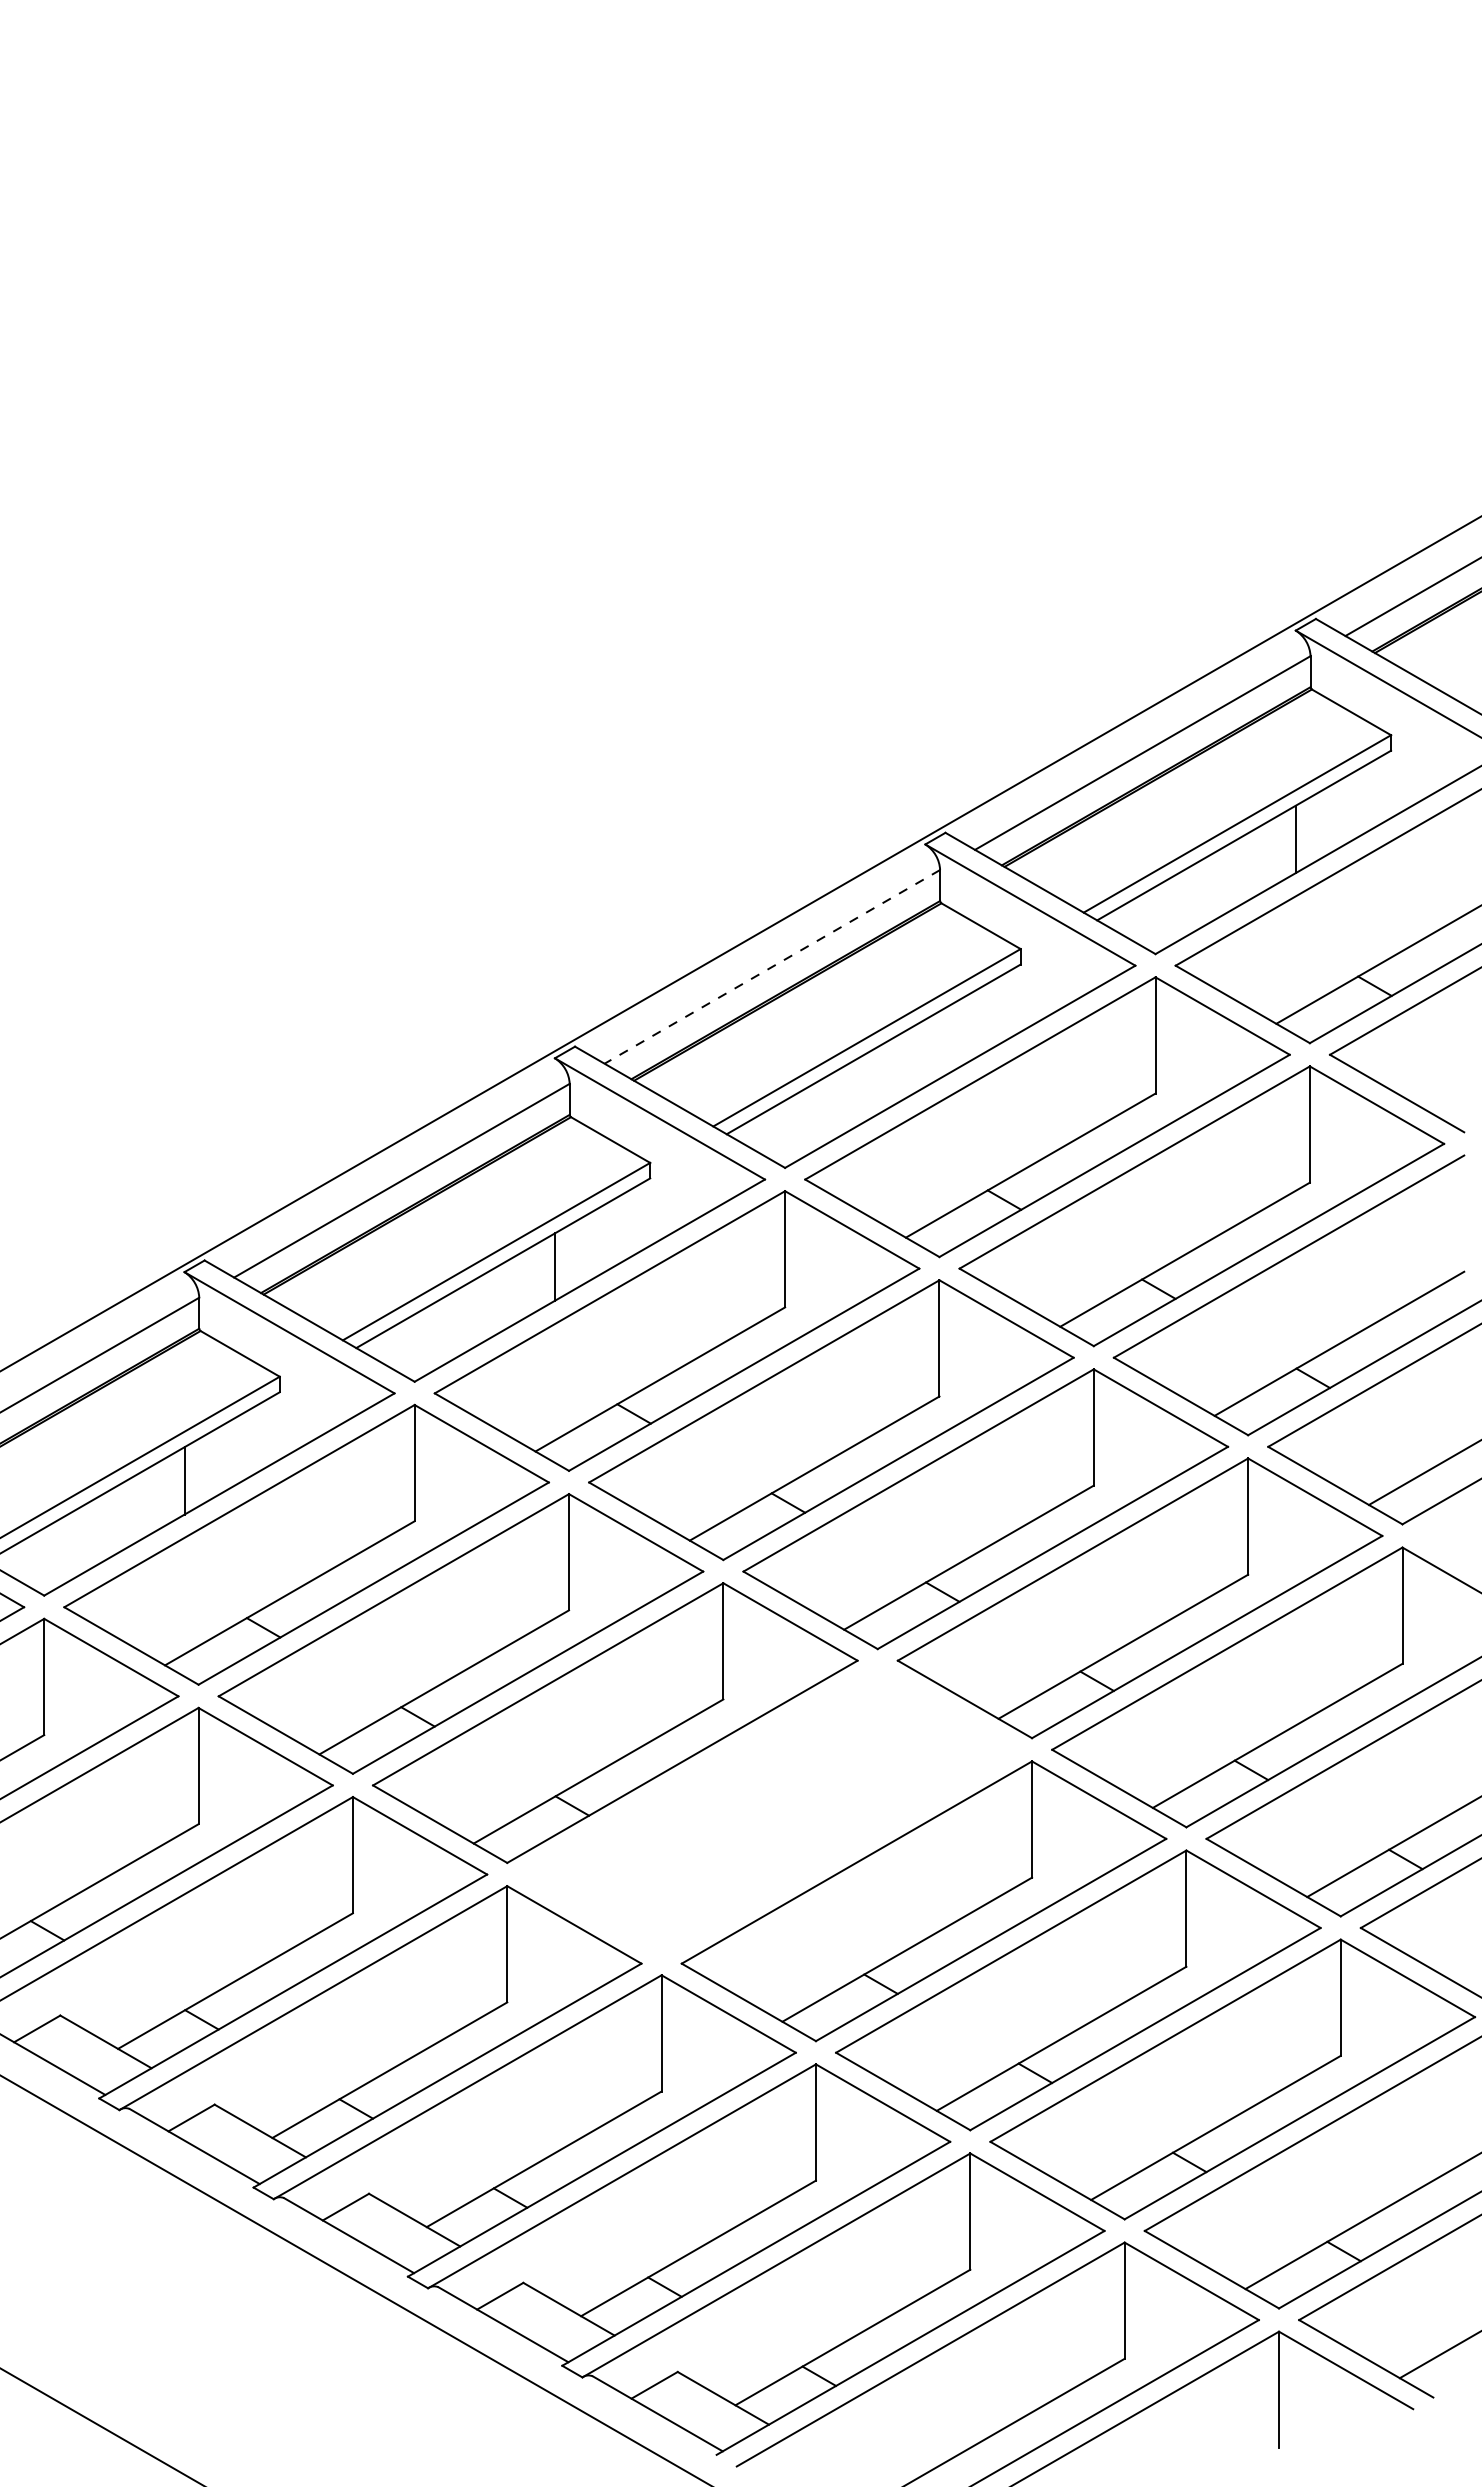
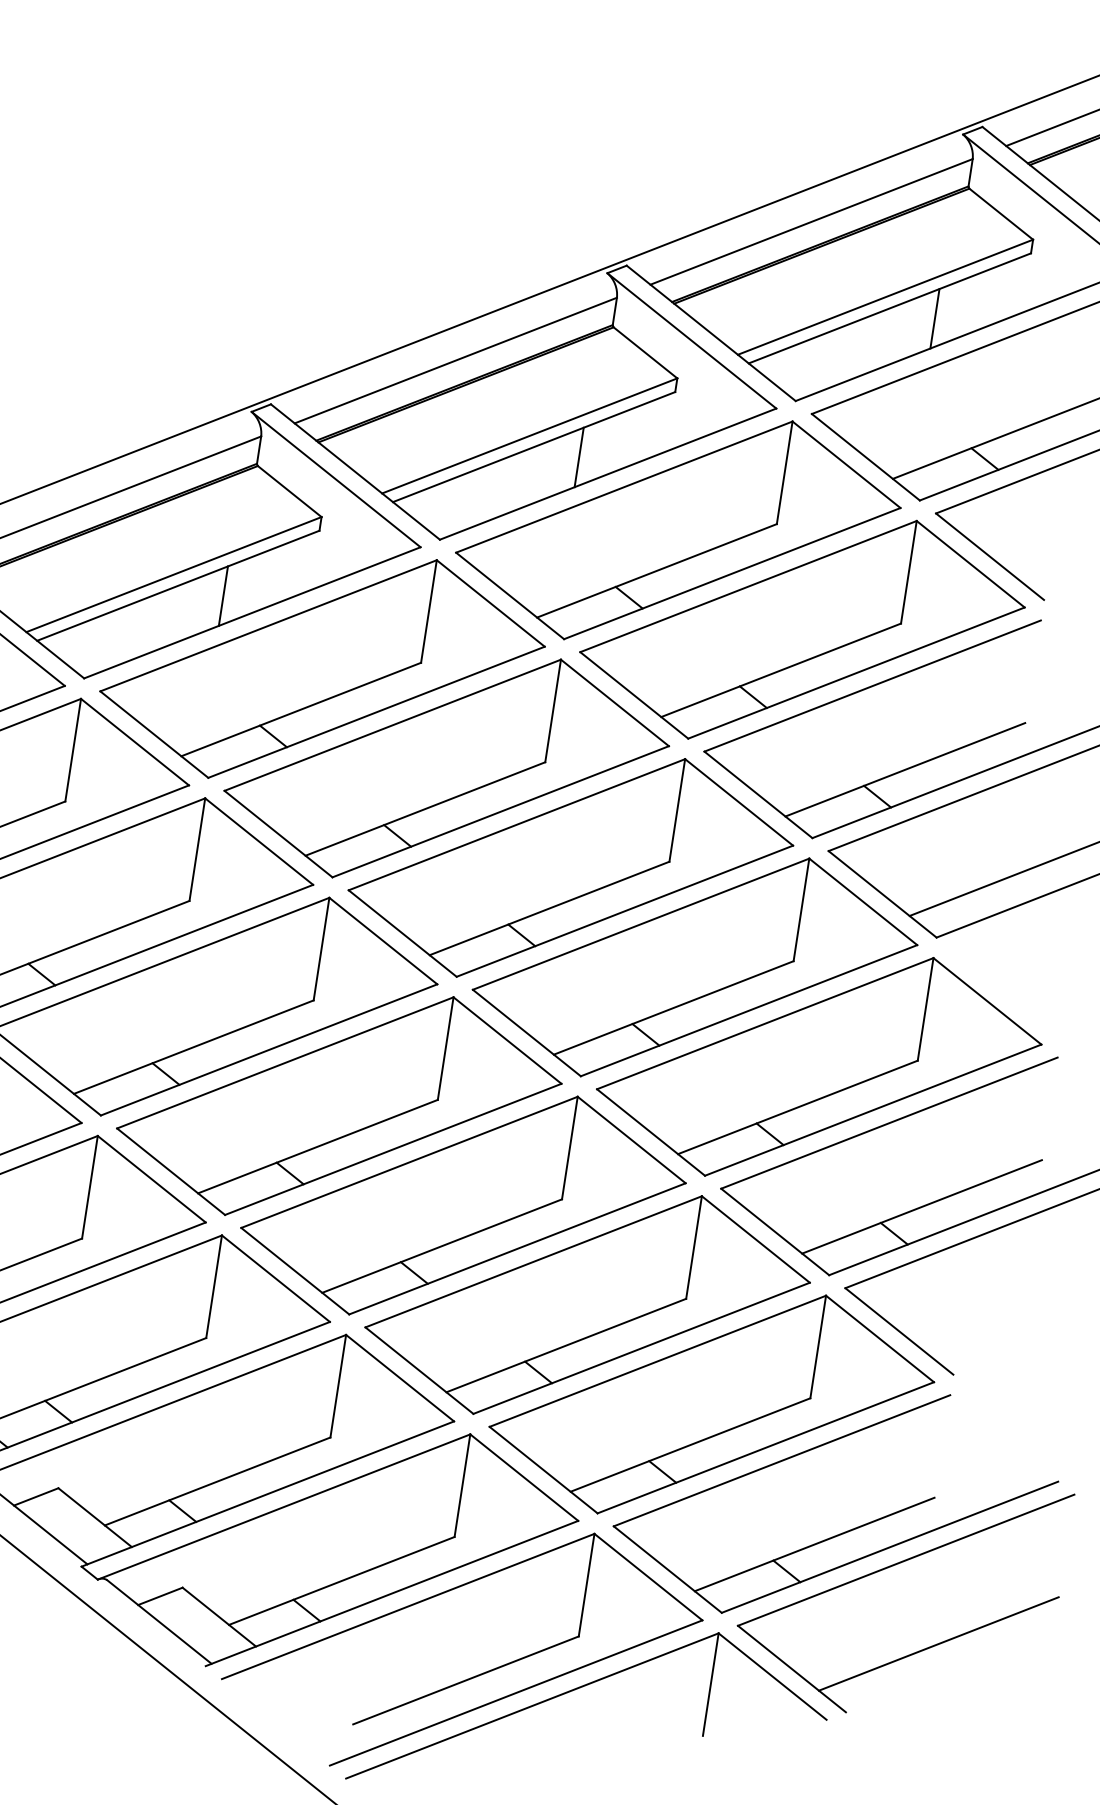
line: (772, 966) -> (456, 360), dashed -> solid
line: (925, 1052) -> (579, 456), added
part: (769, 1812) -> (339, 1106), added

